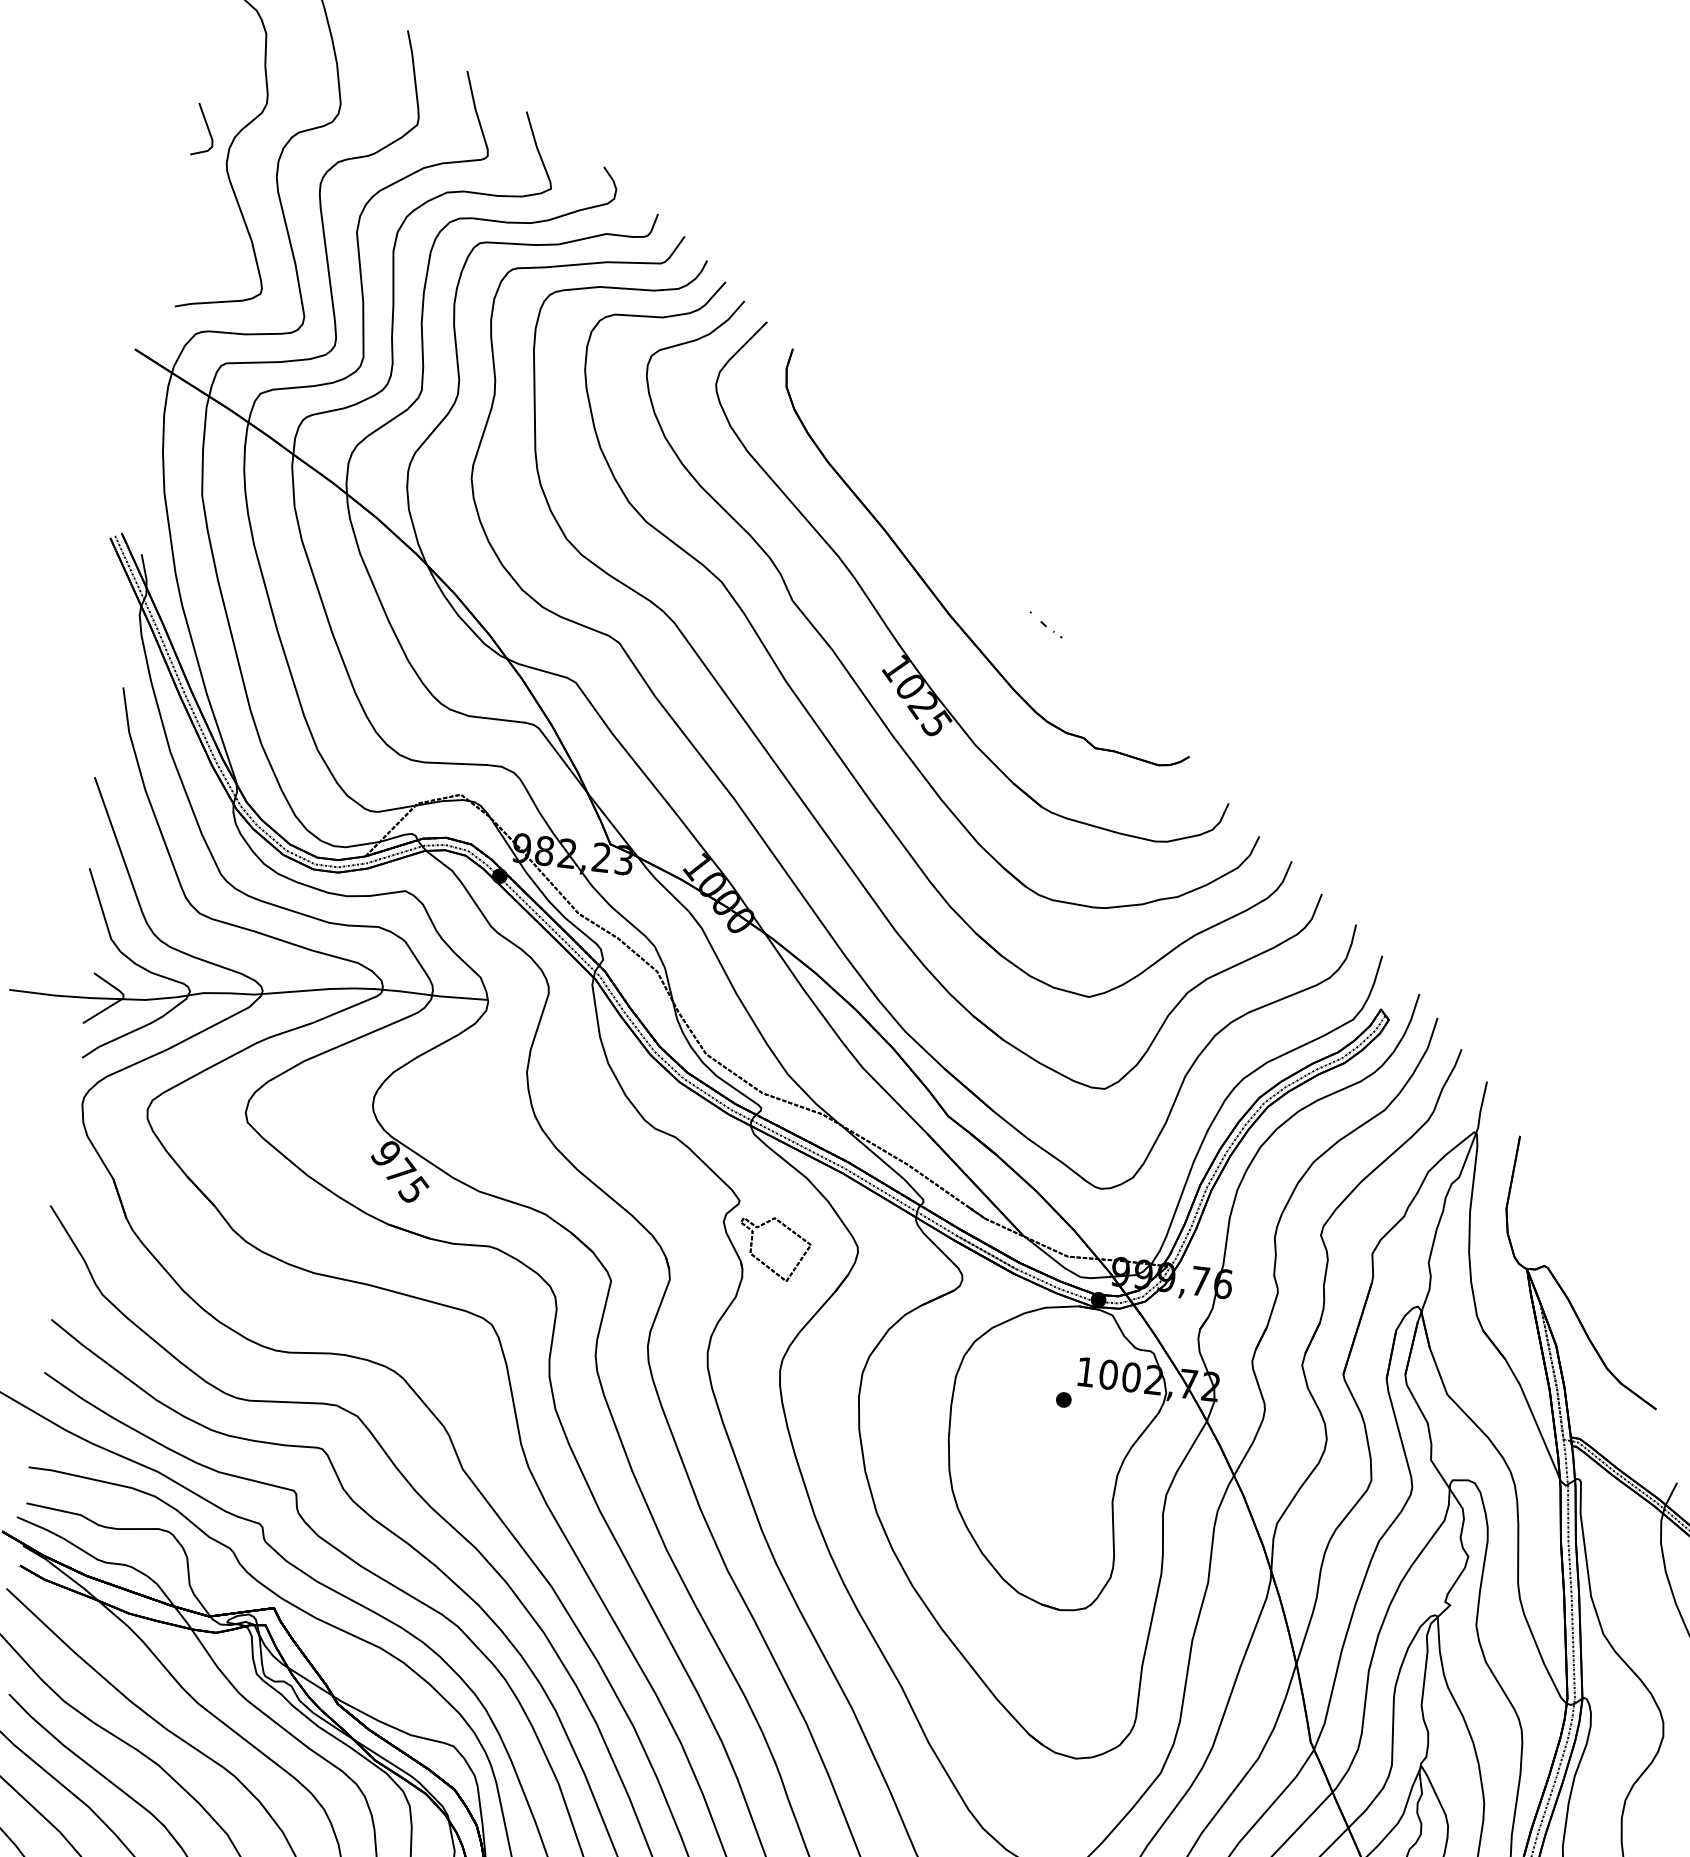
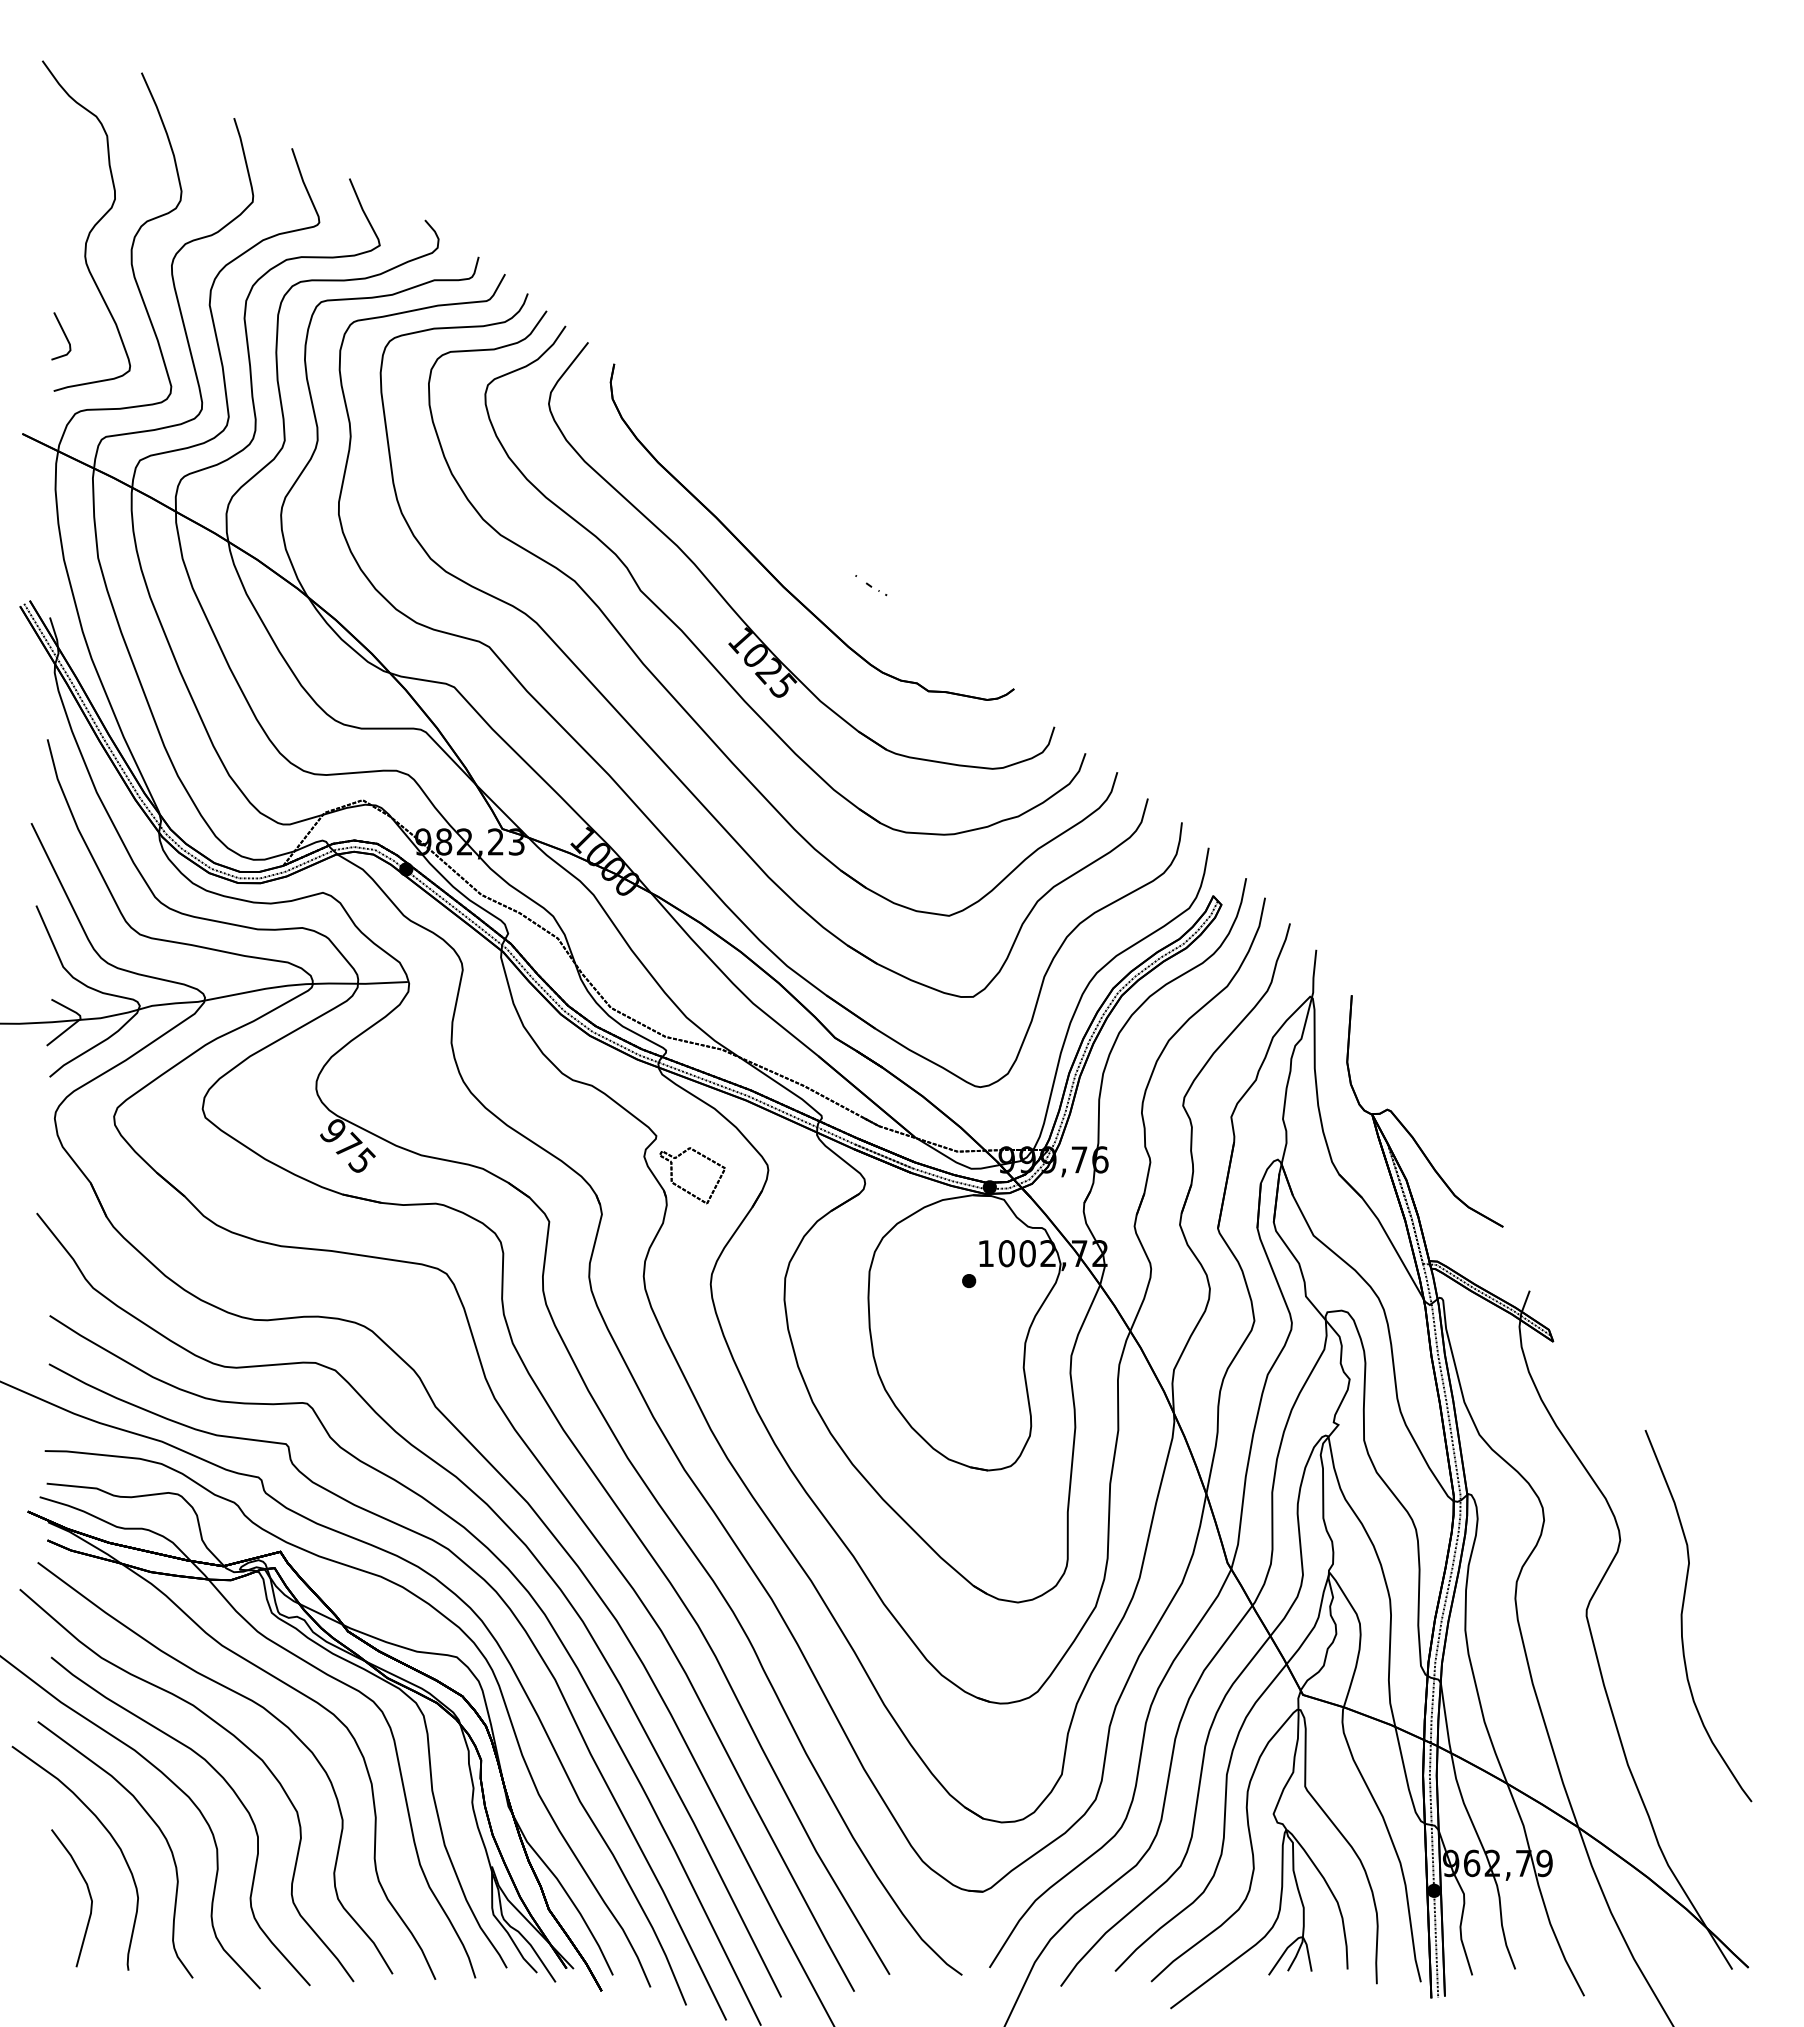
line: (207, 129) -> (64, 335), moved

